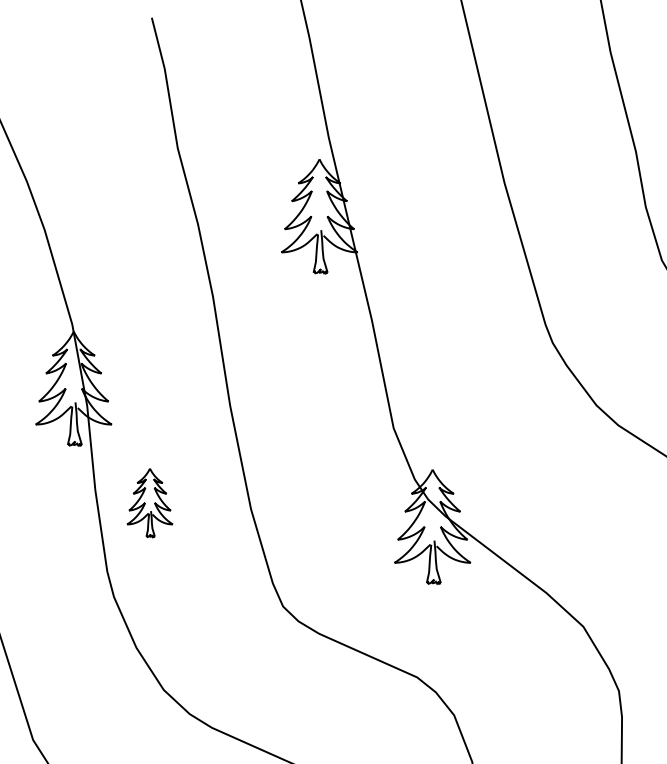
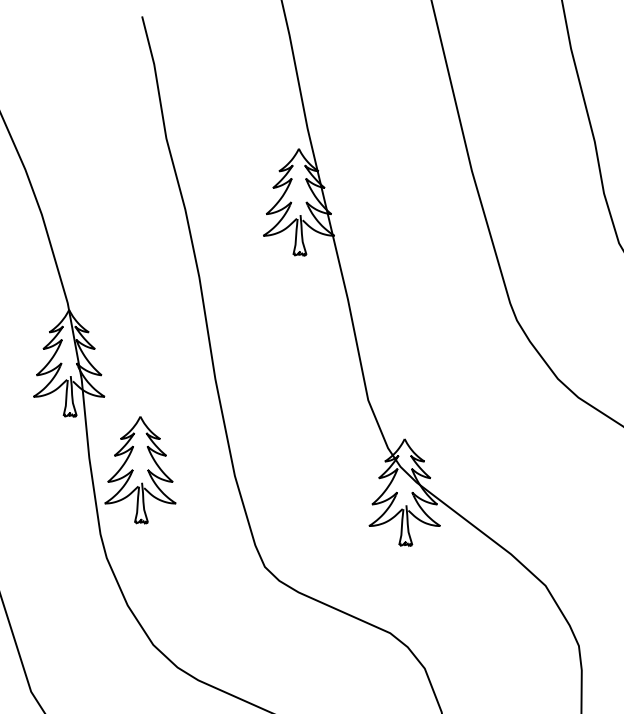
part: (149, 502) -> (139, 469), size x1.67

